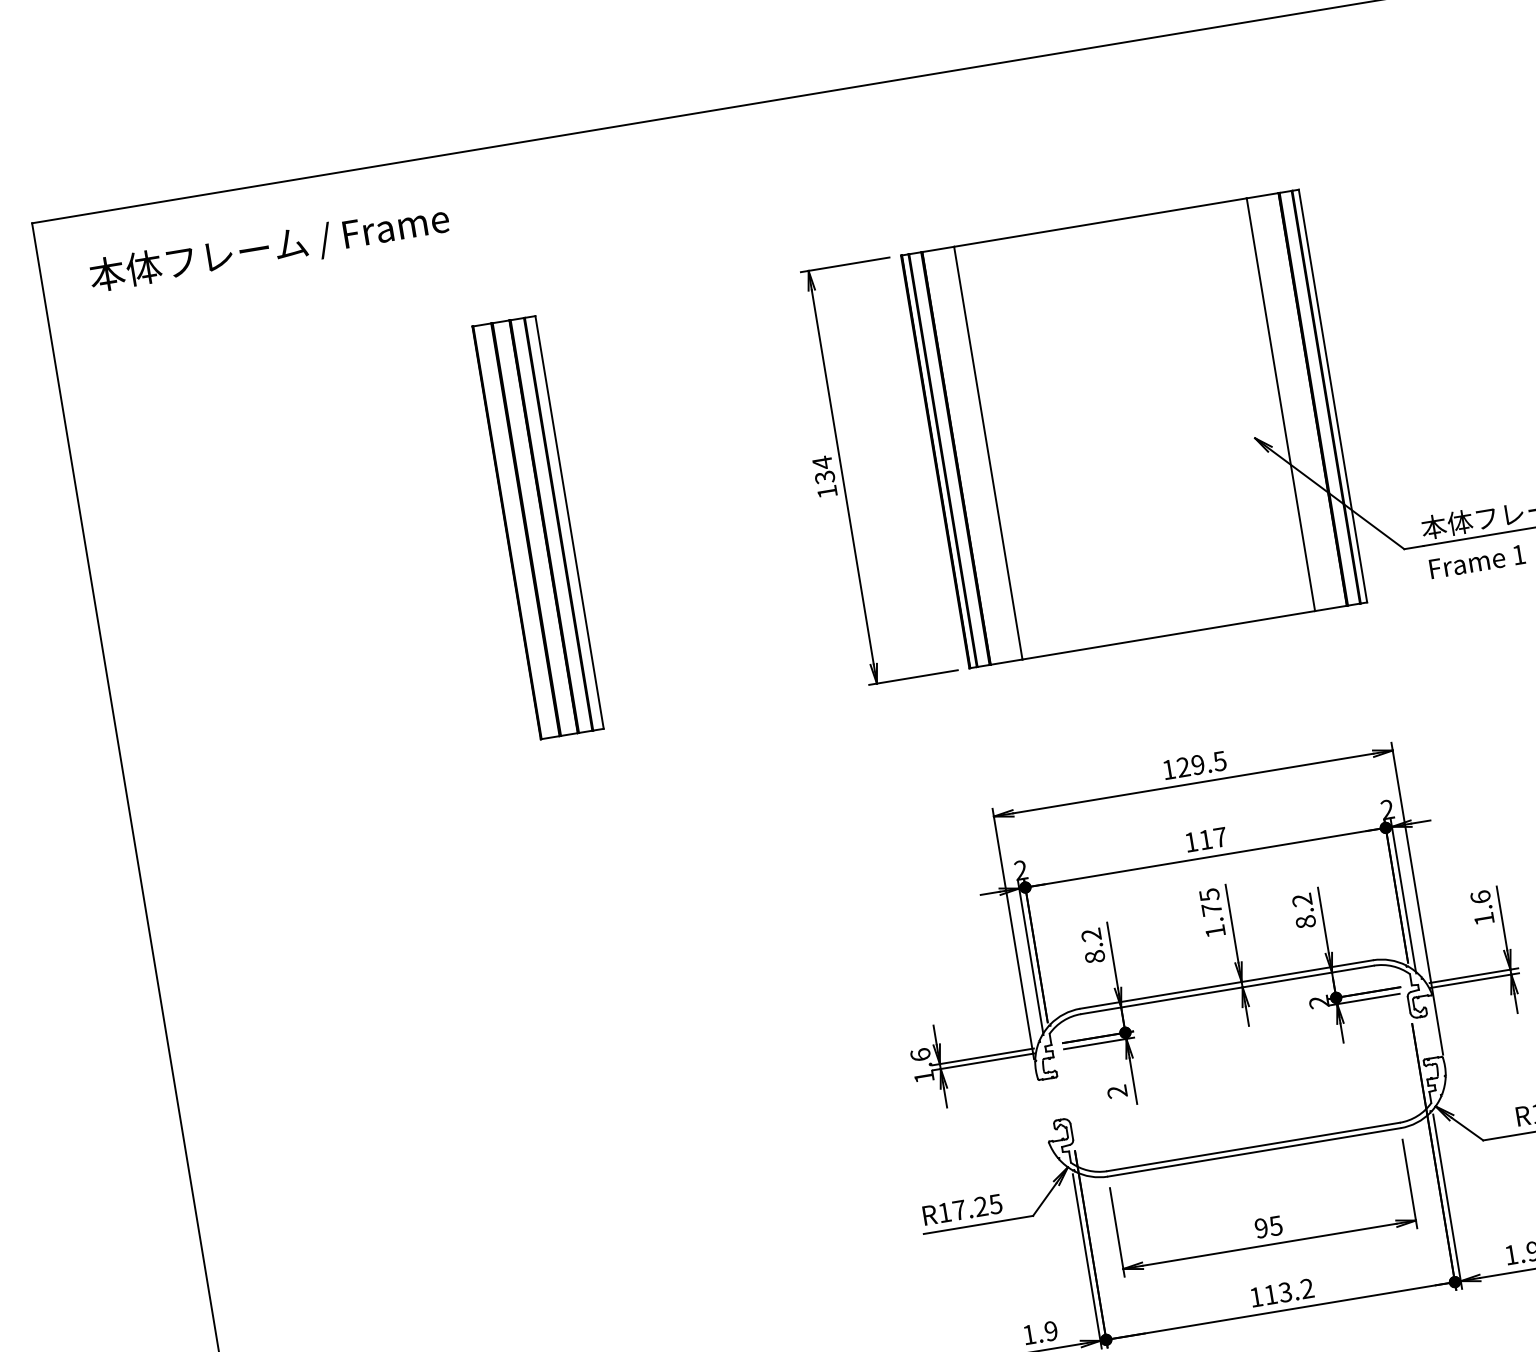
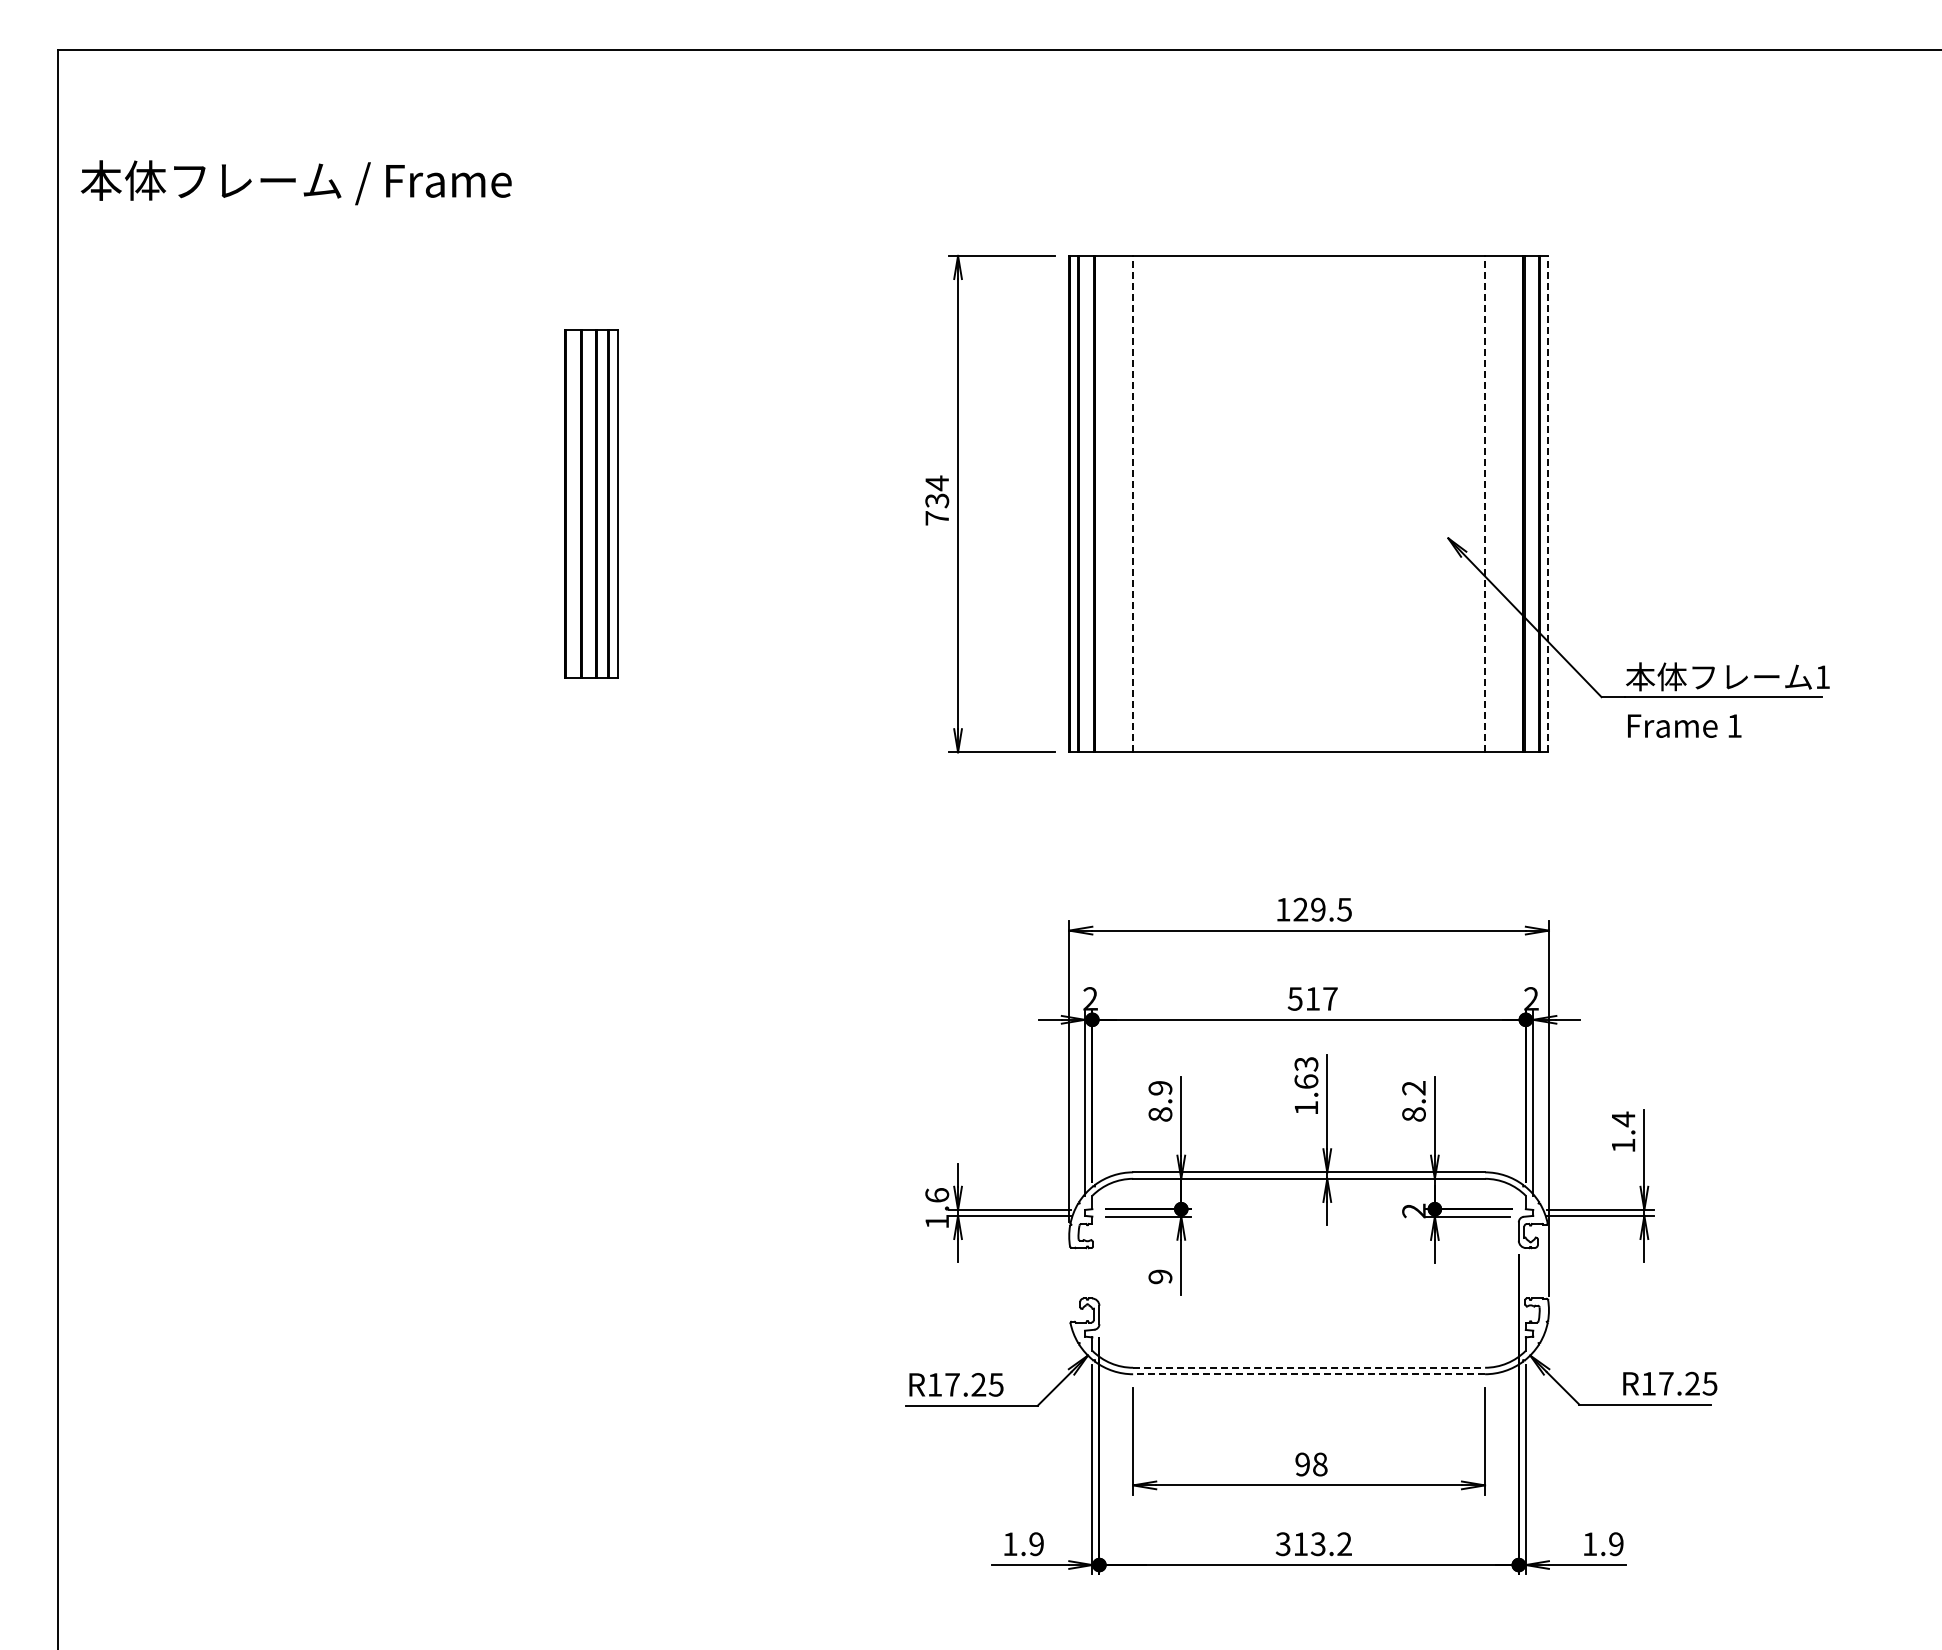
text: (268, 248) -> (295, 182), moved
line: (1332, 395) -> (1547, 503), solid -> dashed
line: (1281, 404) -> (1485, 503), solid -> dashed
line: (988, 452) -> (1133, 503), solid -> dashed
text: (826, 492) -> (936, 518), 134 -> 734
part: (537, 527) -> (591, 503), size x0.7
text: (1190, 841) -> (1294, 998), 117 -> 517
text: (1480, 897) -> (1623, 1119), 1.6 -> 1.4
text: (1210, 901) -> (1306, 1072), 1.75 -> 1.63
text: (1091, 935) -> (1160, 1088), 8.2 -> 8.9
text: (1117, 1091) -> (1160, 1276), 2 -> 9
line: (1253, 1146) -> (1309, 1367), solid -> dashed
line: (1254, 1152) -> (1309, 1374), solid -> dashed
text: (1275, 1225) -> (1319, 1464), 95 -> 98
text: (1255, 1297) -> (1282, 1544), 113.2 -> 313.2

